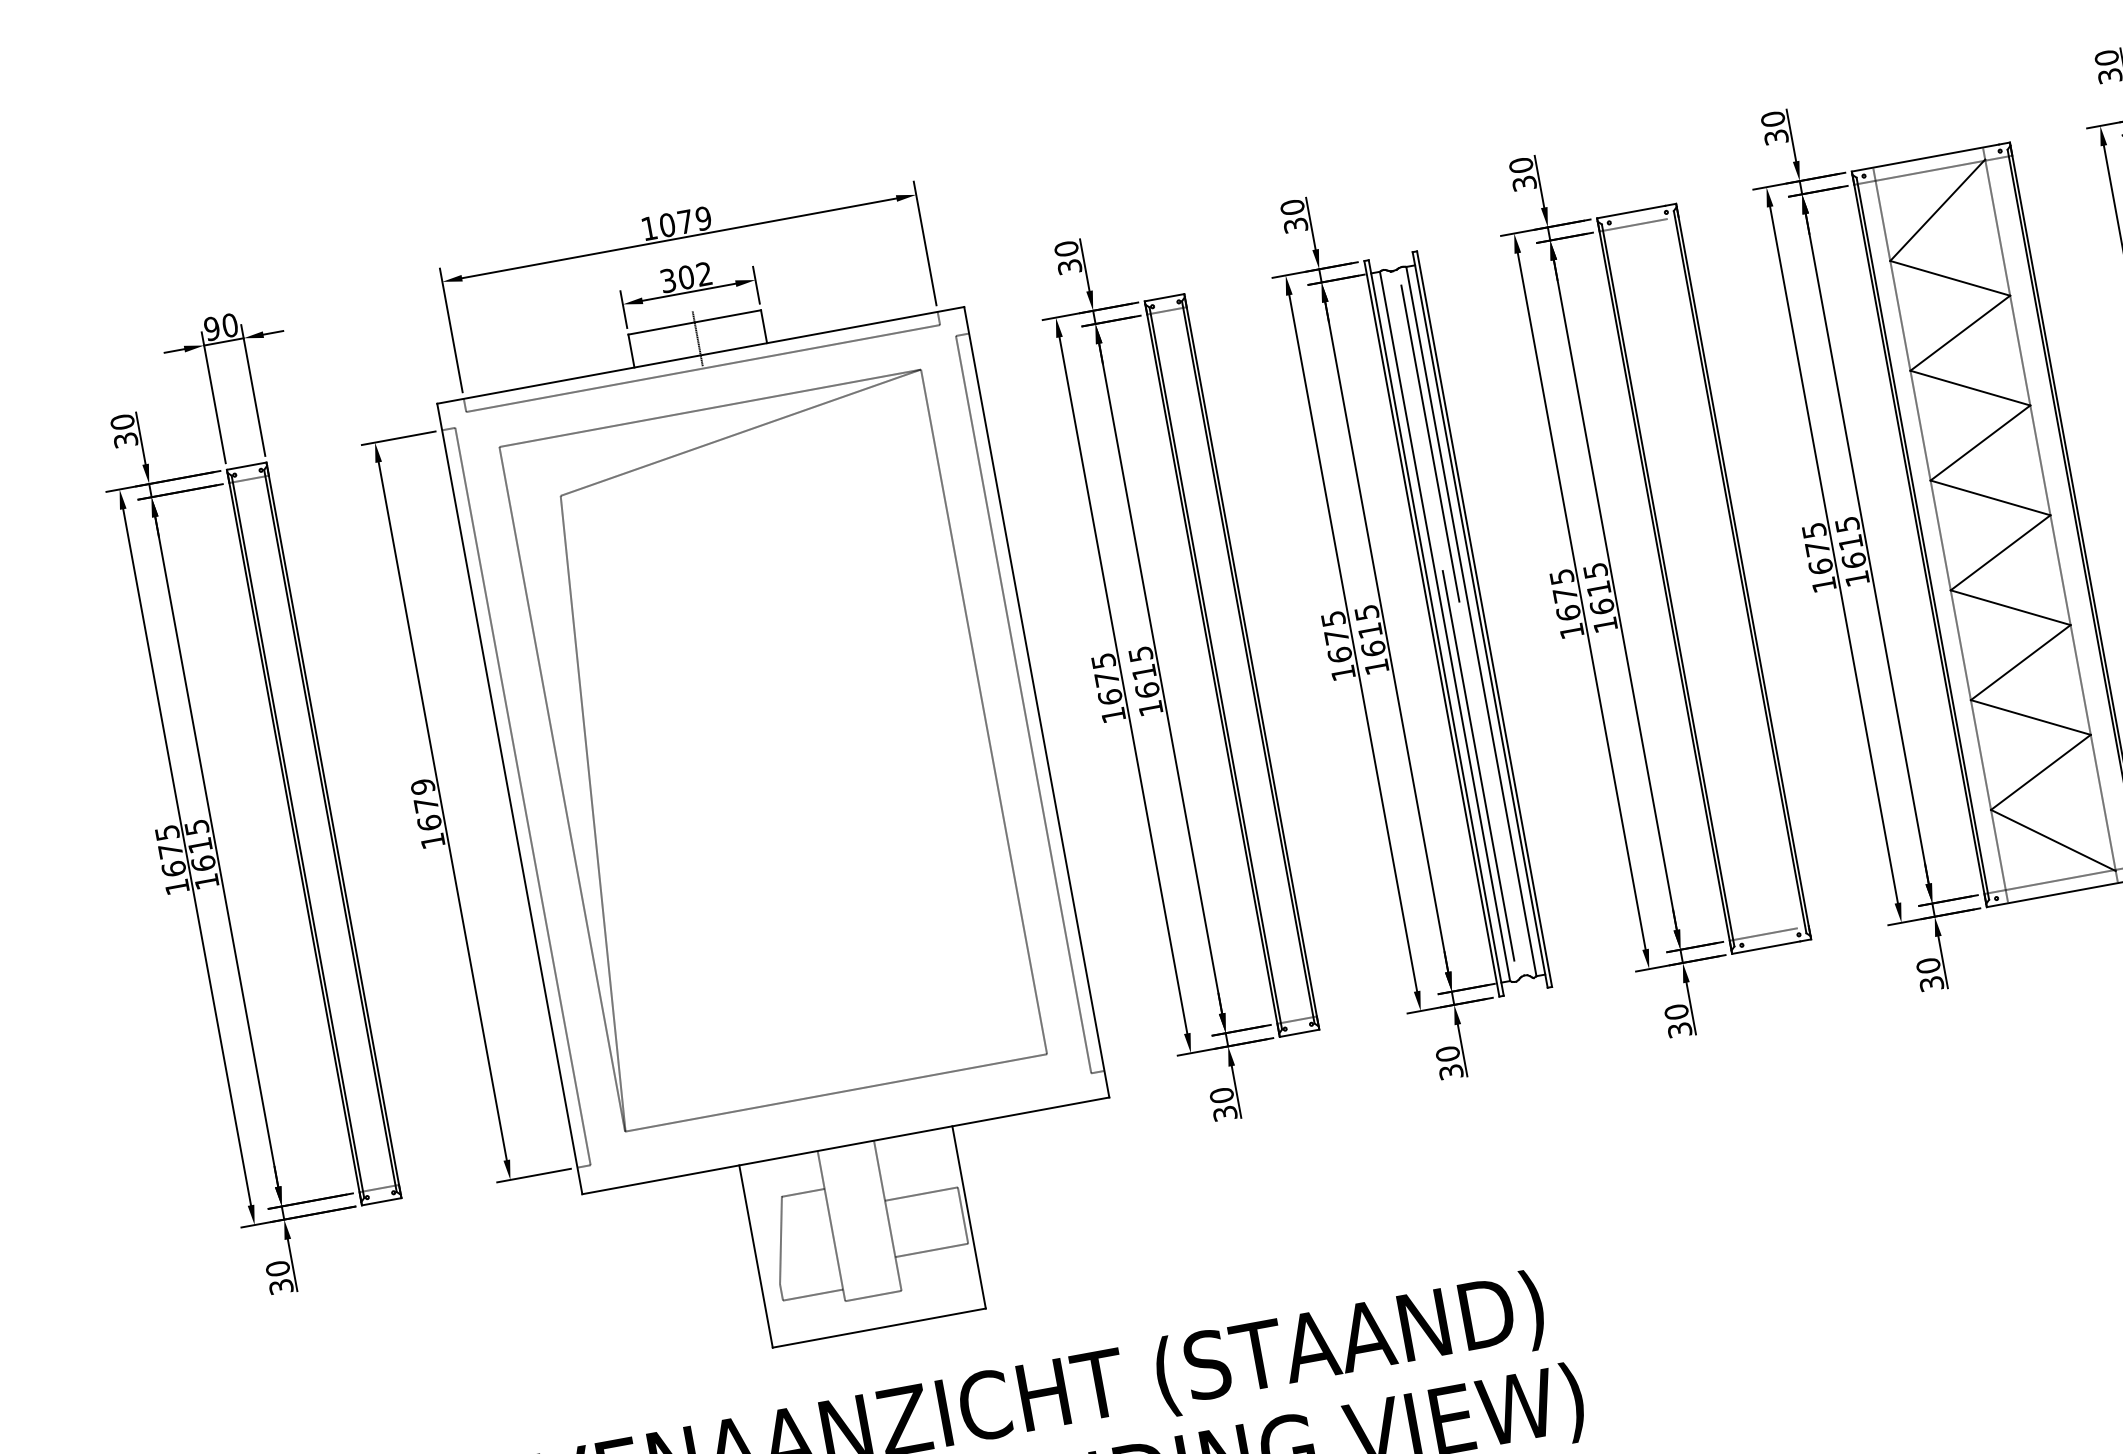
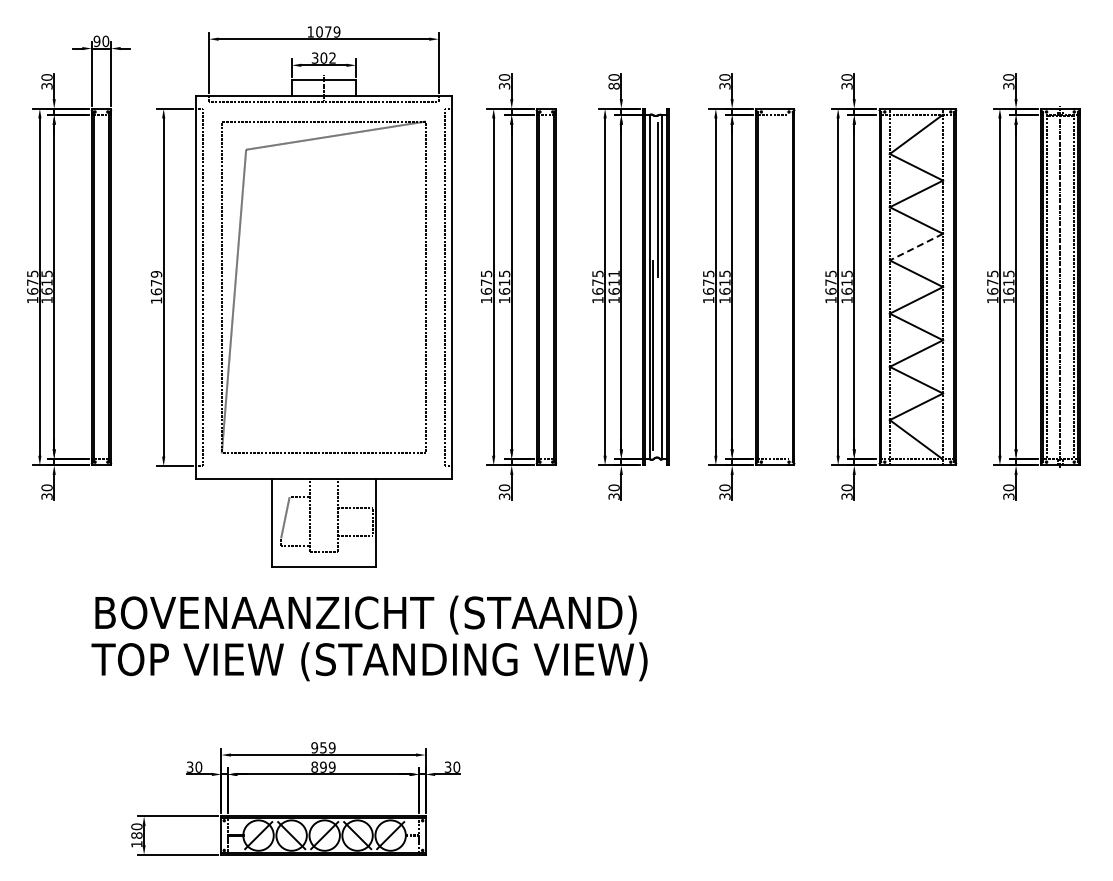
text: (1294, 224) -> (613, 85), 30 -> 80
line: (1980, 443) -> (916, 247), solid -> dashed
text: (1365, 612) -> (613, 273), 1615 -> 1611

